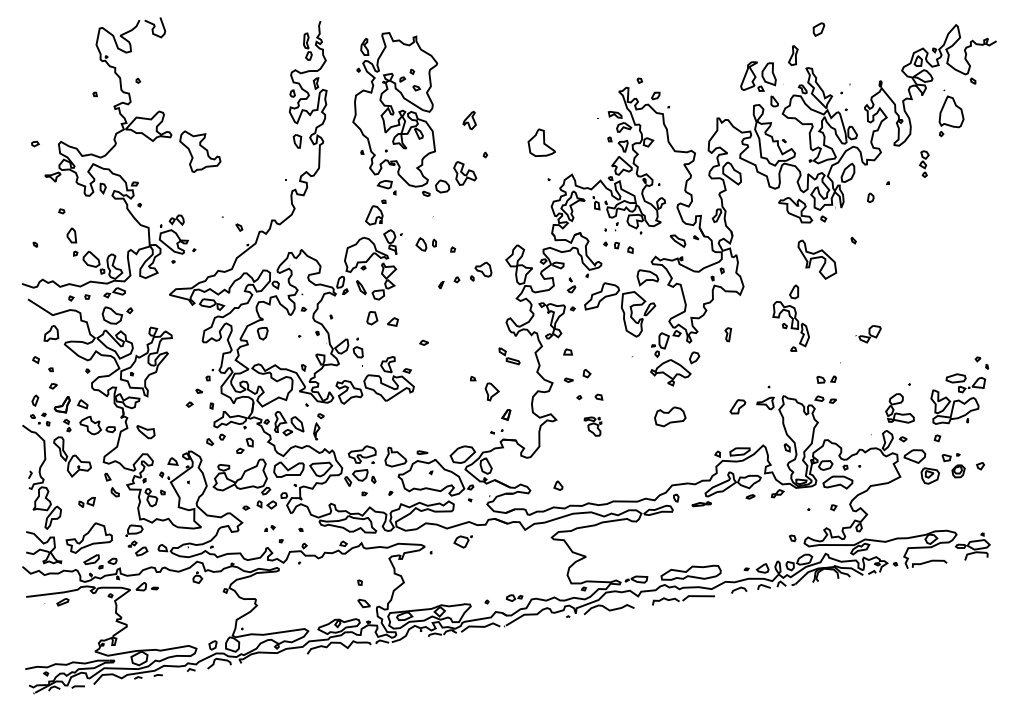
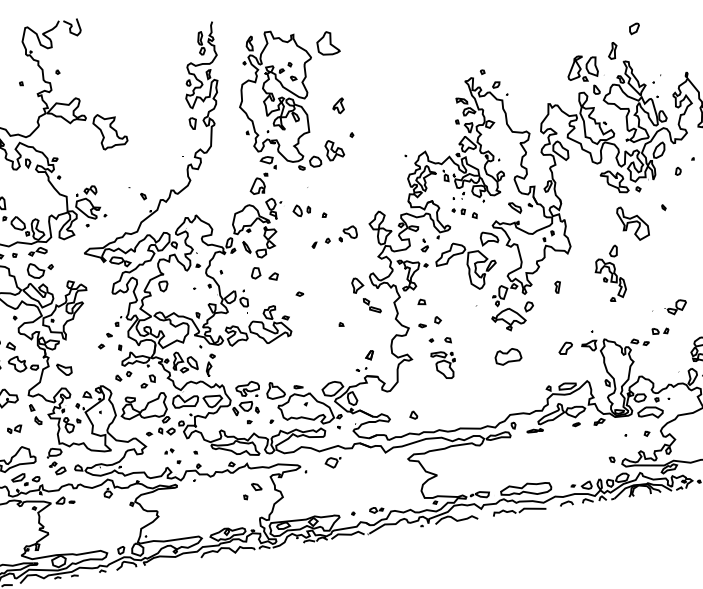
part: (541, 142) -> (328, 43), moved
part: (868, 334) -> (675, 307), moved
part: (826, 379) -> (660, 331), moved
part: (491, 391) -> (357, 285), moved
part: (592, 426) -> (442, 365), size x1.67
part: (363, 603) -> (256, 486), moved

